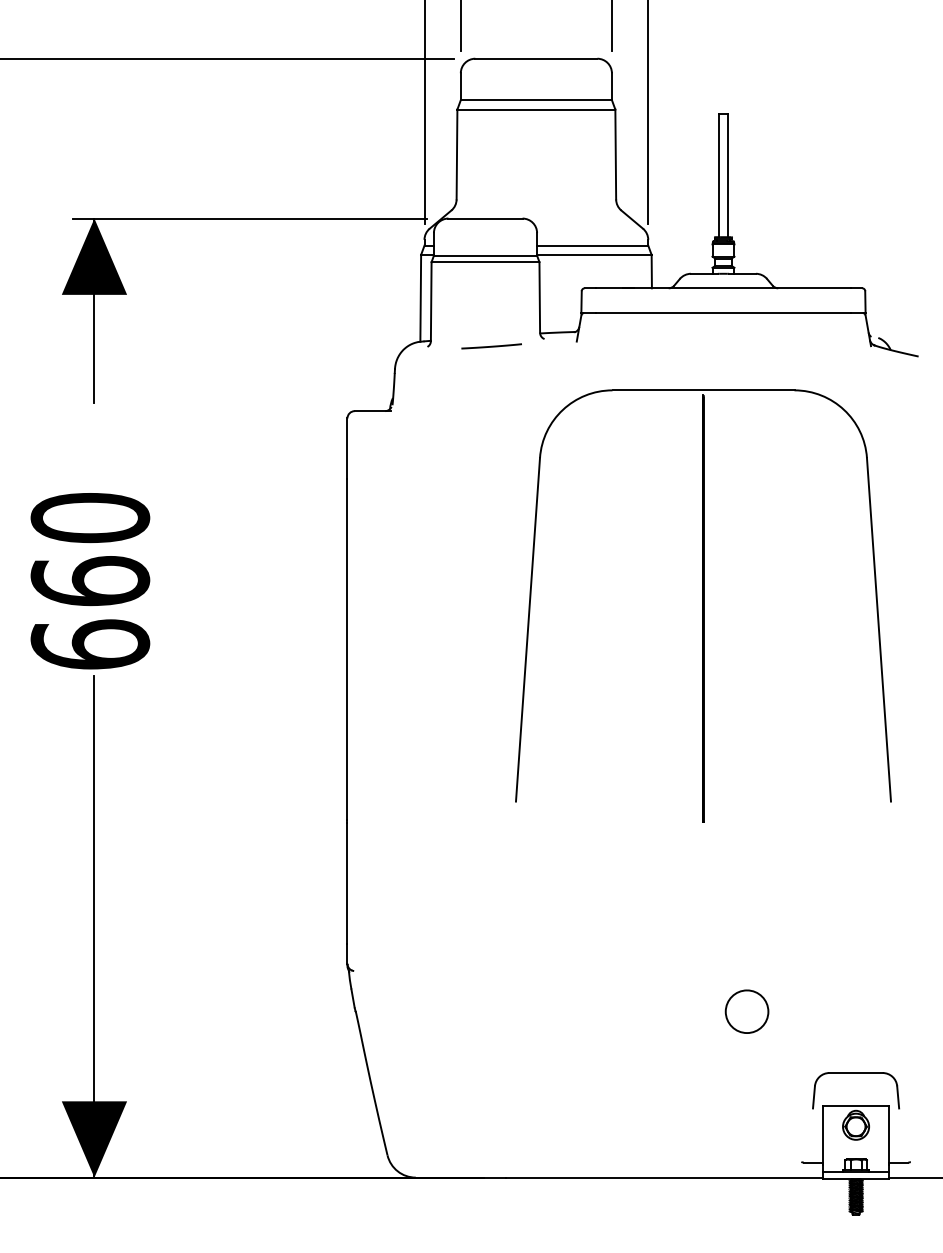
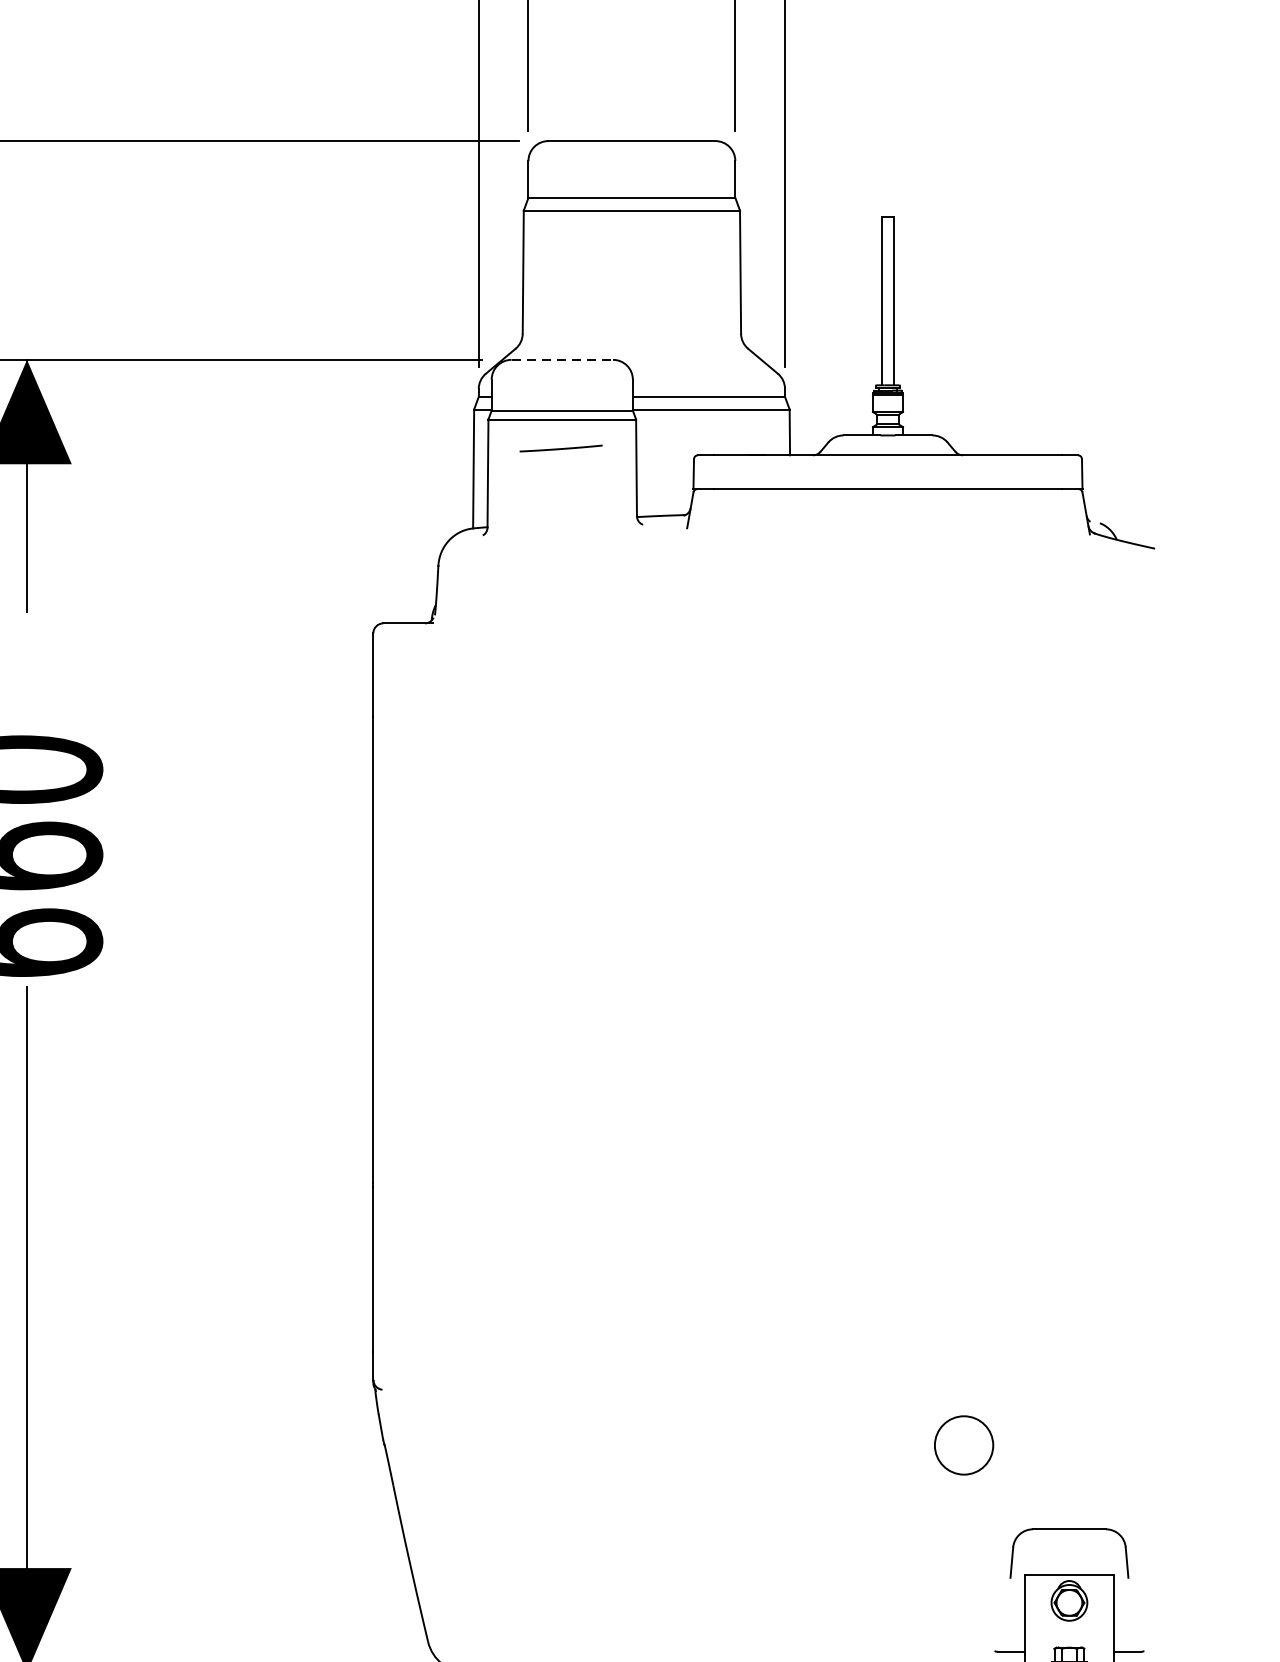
line: (486, 218) -> (563, 359), solid -> dashed
line: (491, 346) -> (560, 448), moved
part: (703, 605) -> (860, 889), removed
part: (746, 1011) -> (963, 1445), moved

